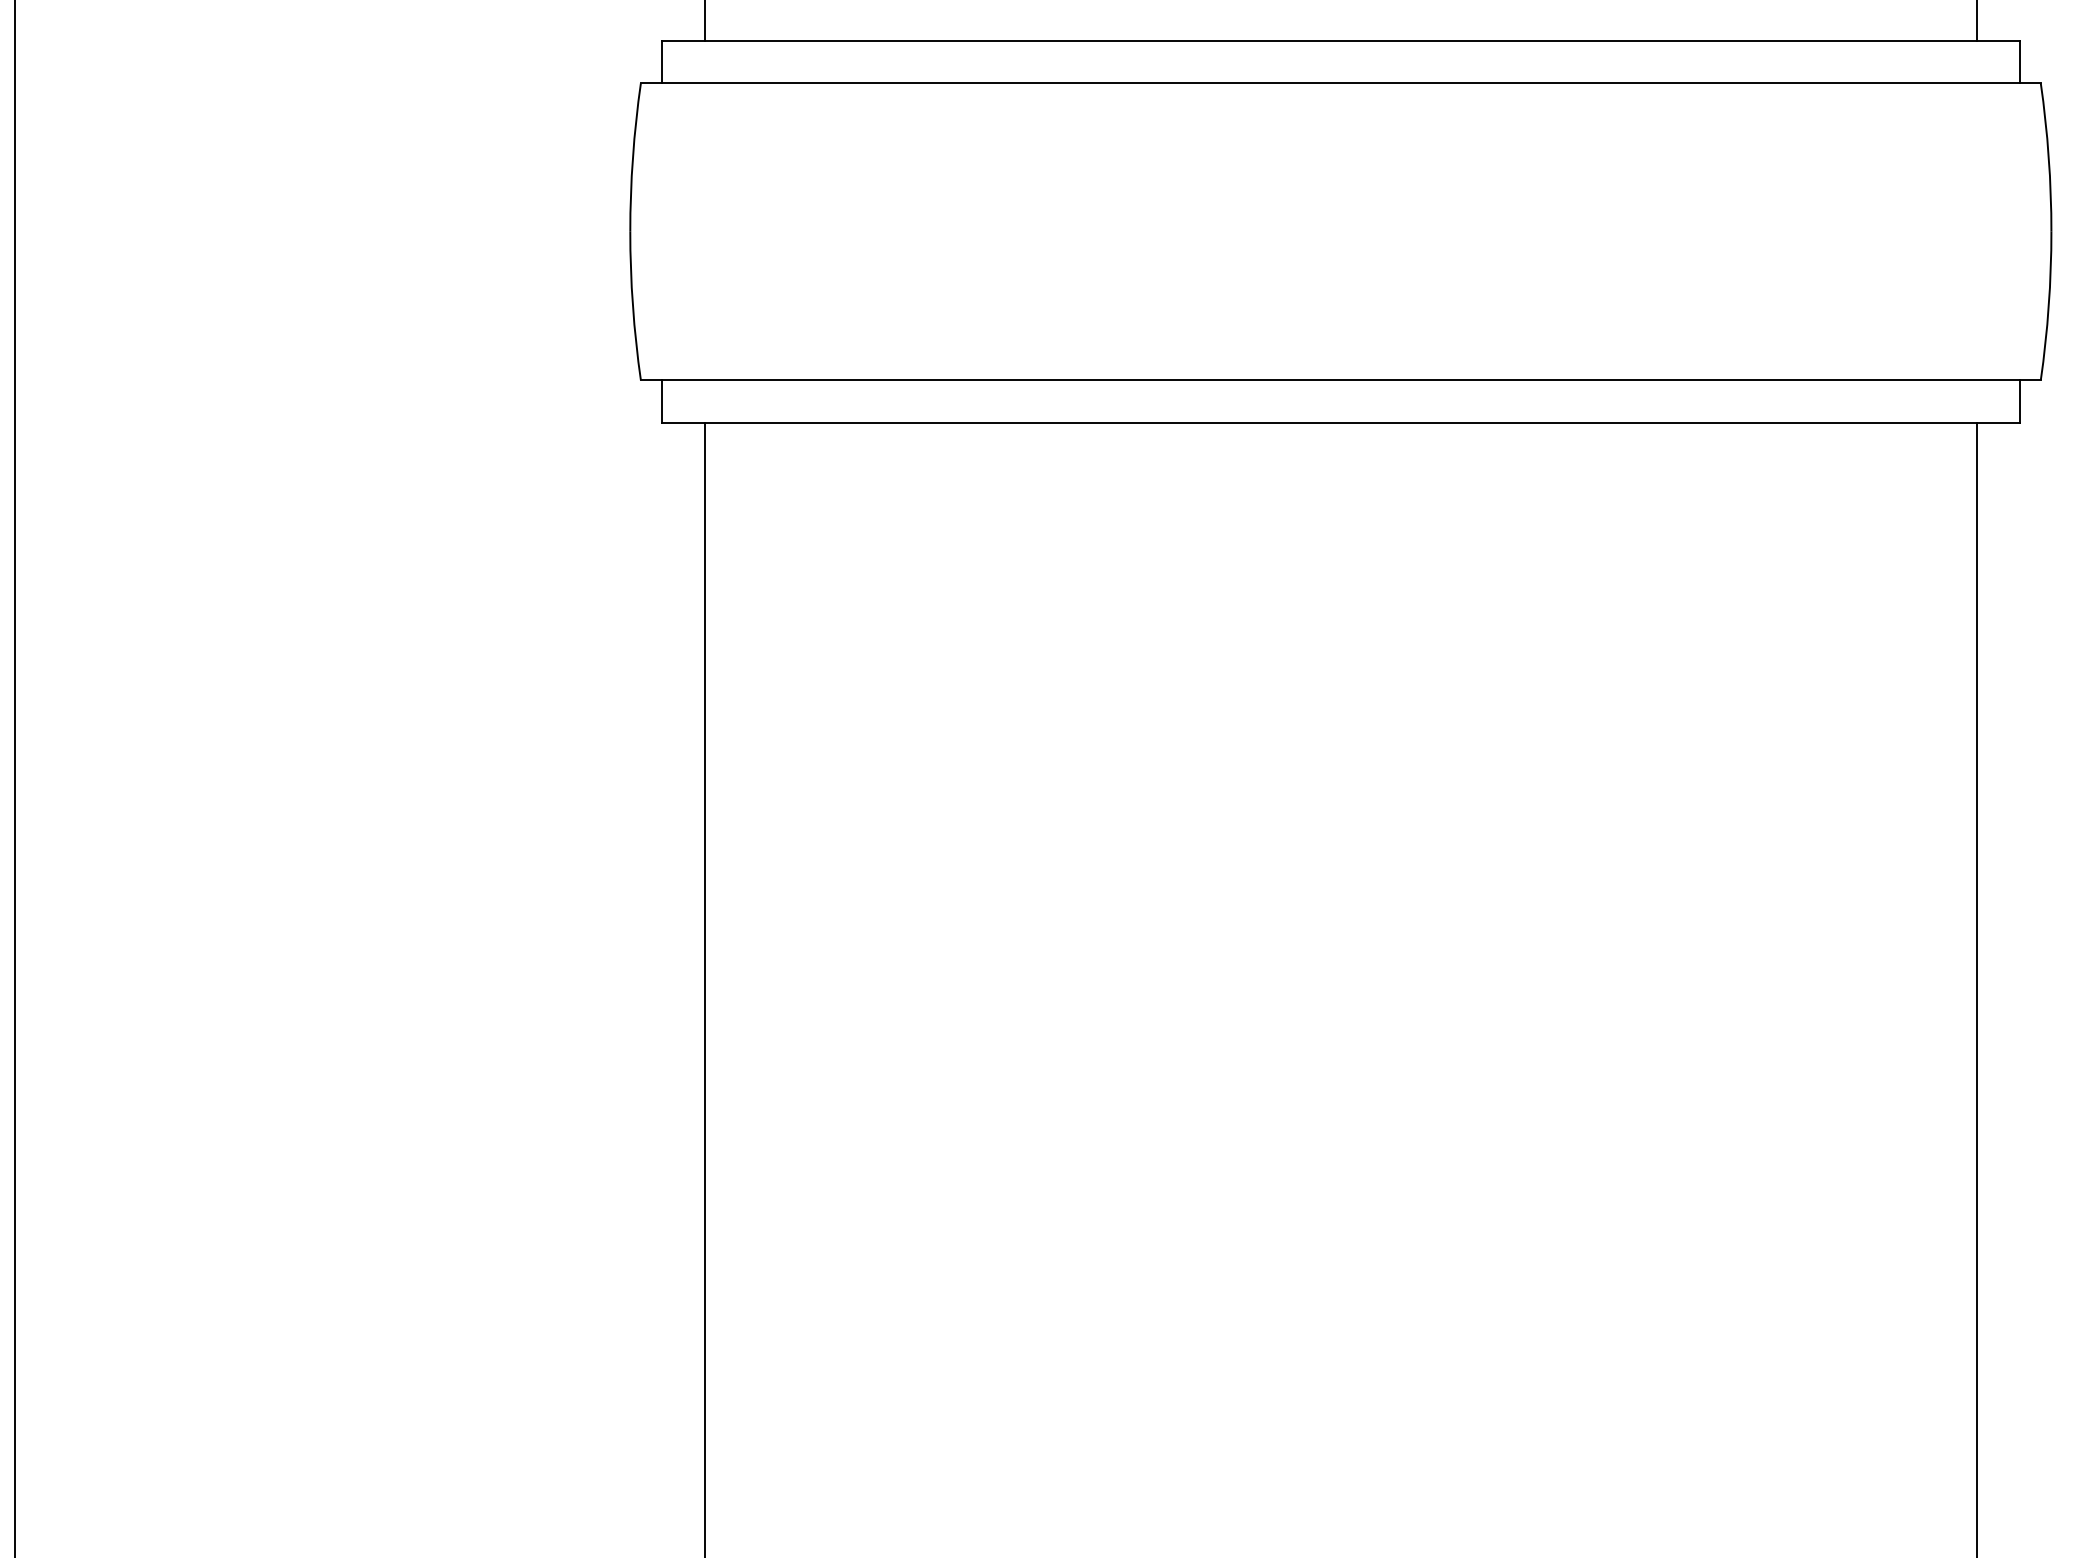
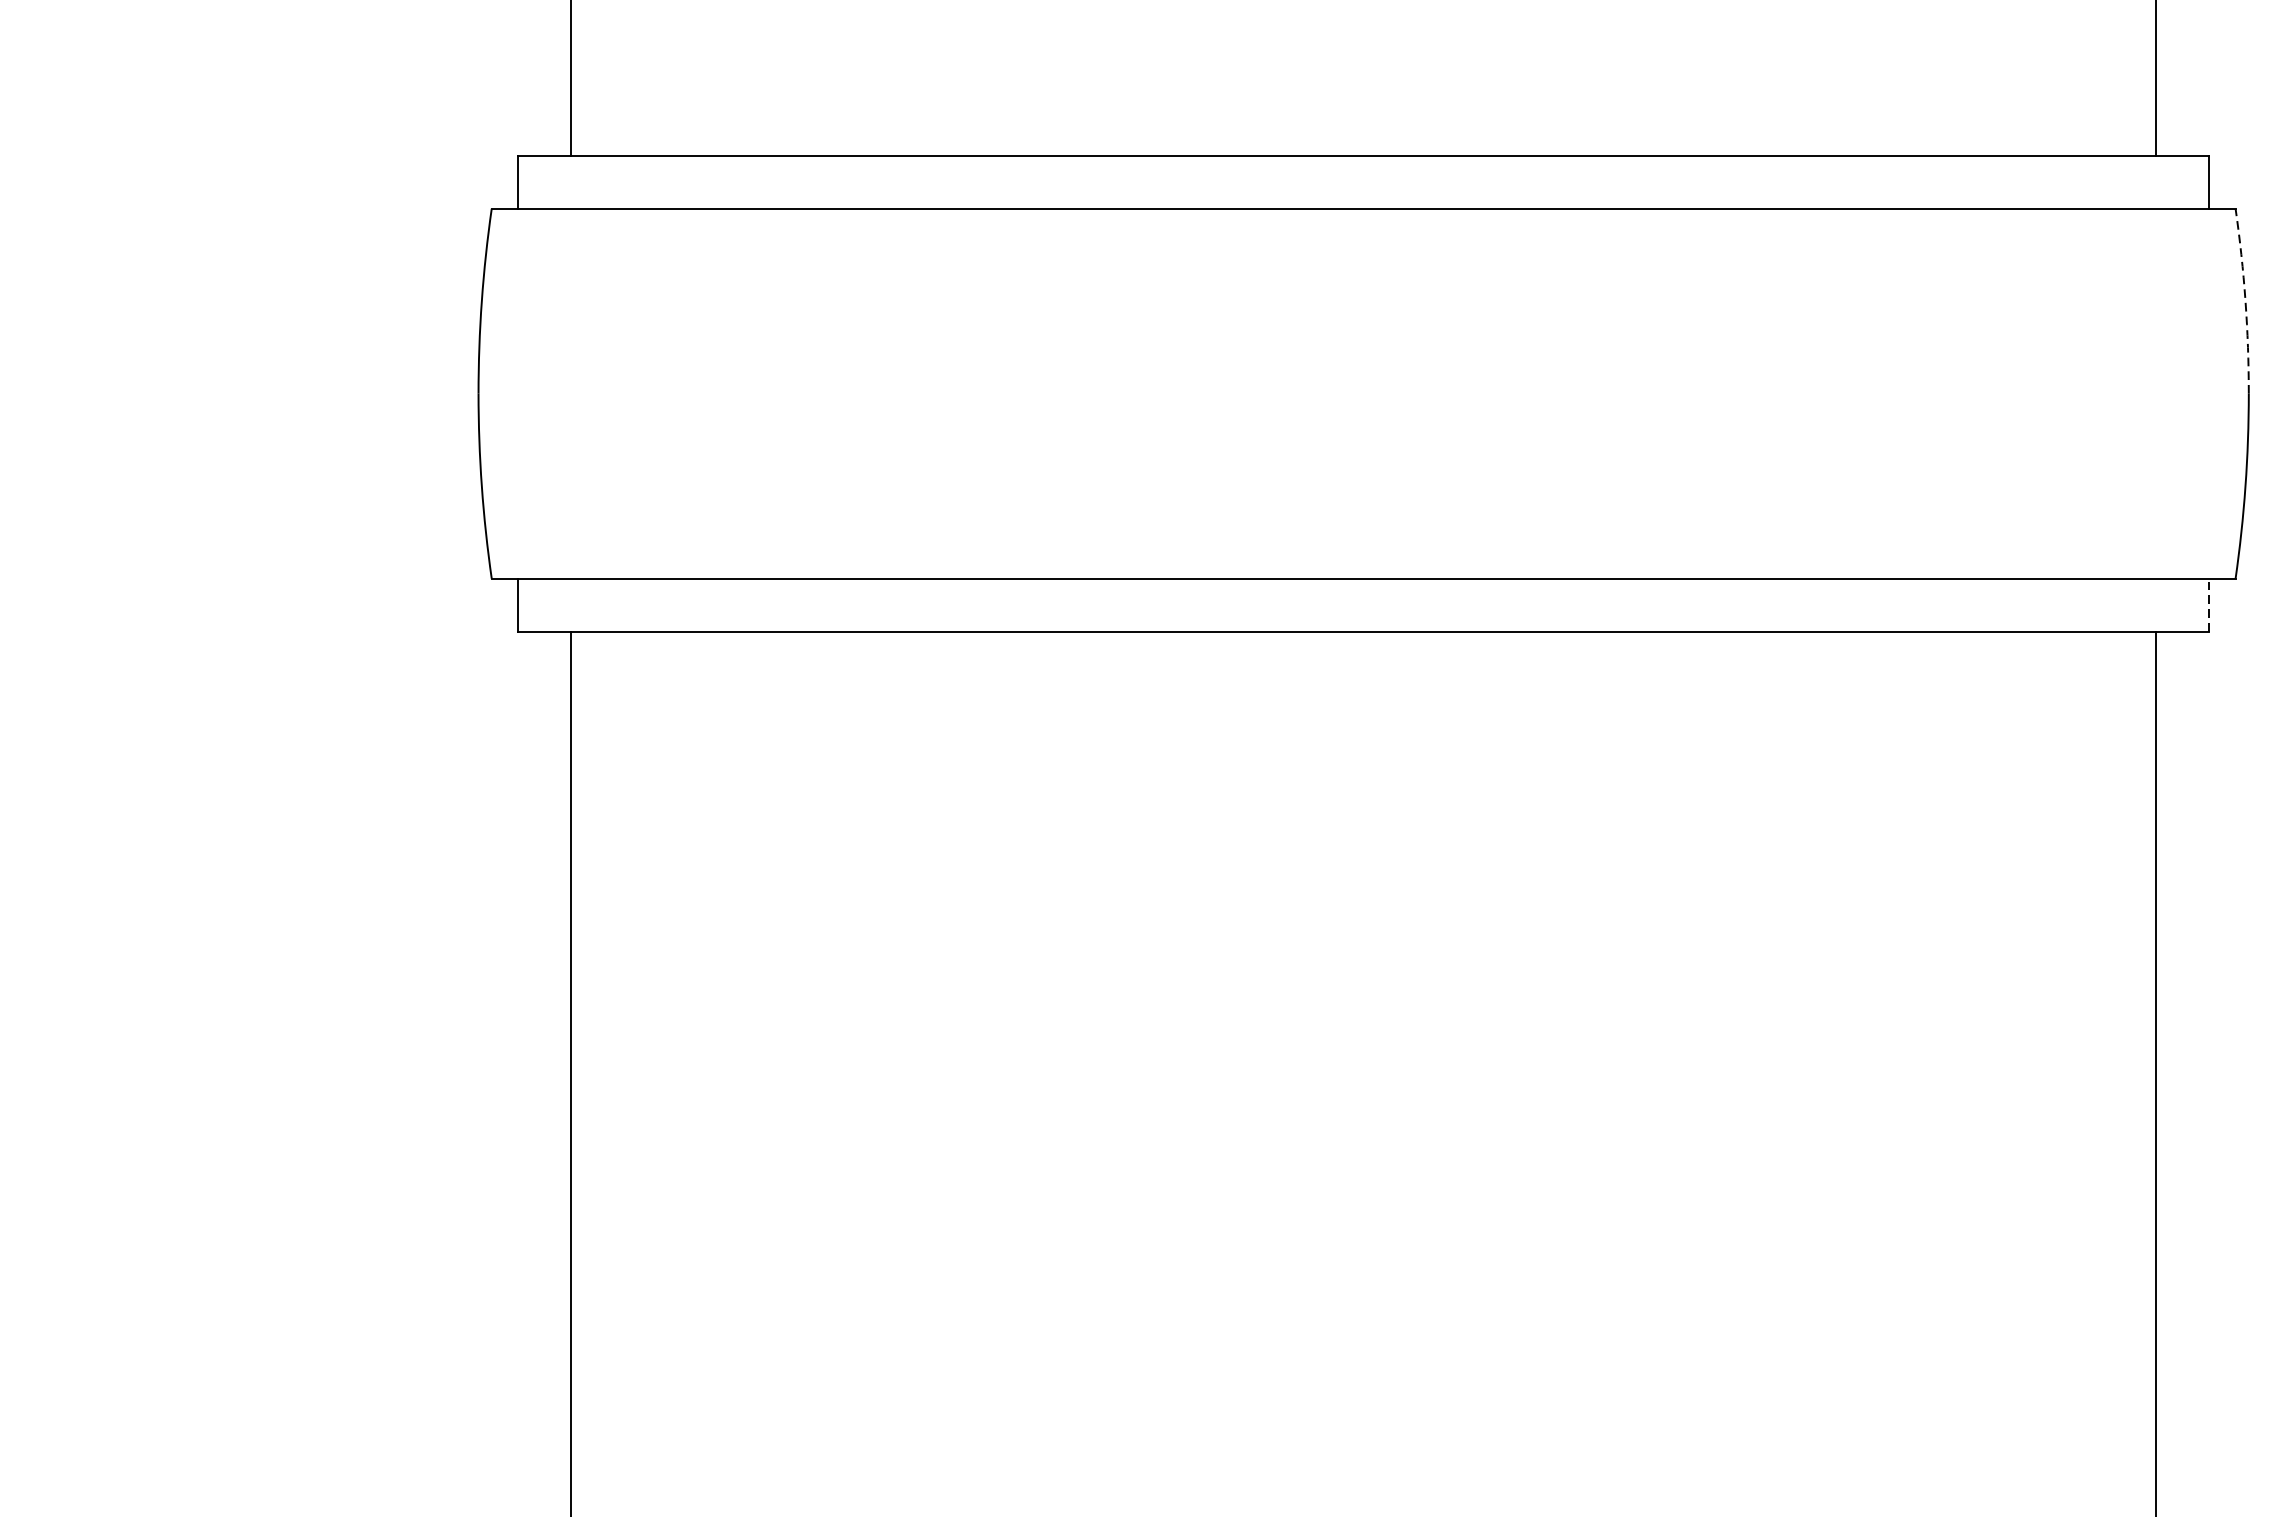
arc: (2048, 157) -> (2245, 301), solid -> dashed
line: (2019, 401) -> (2209, 605), solid -> dashed

